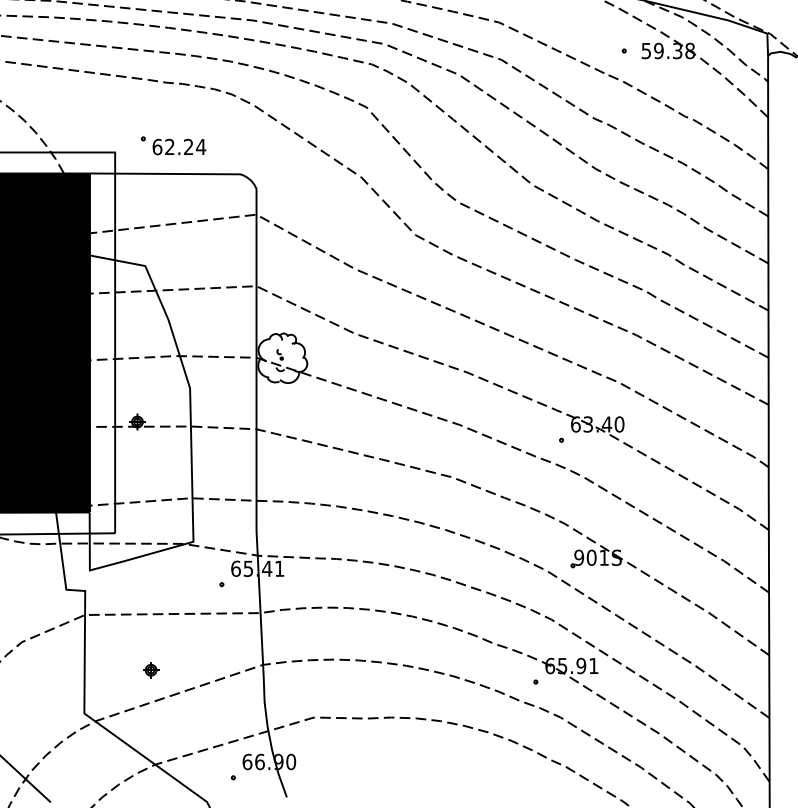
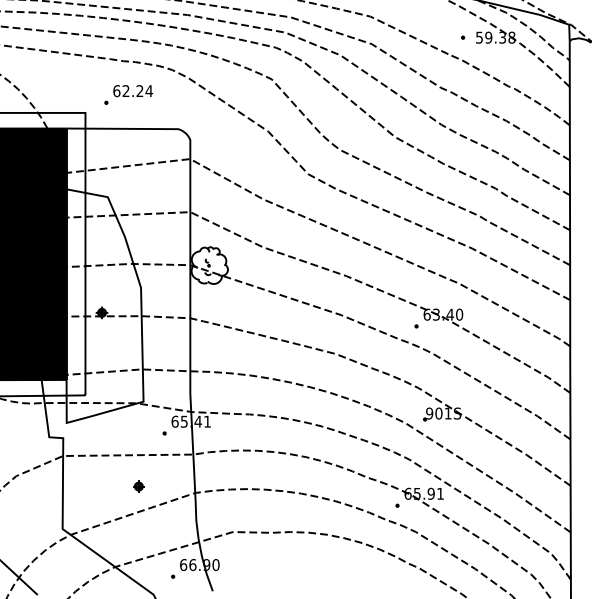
text: (179, 146) -> (133, 90), moved
part: (151, 670) -> (139, 486), moved

